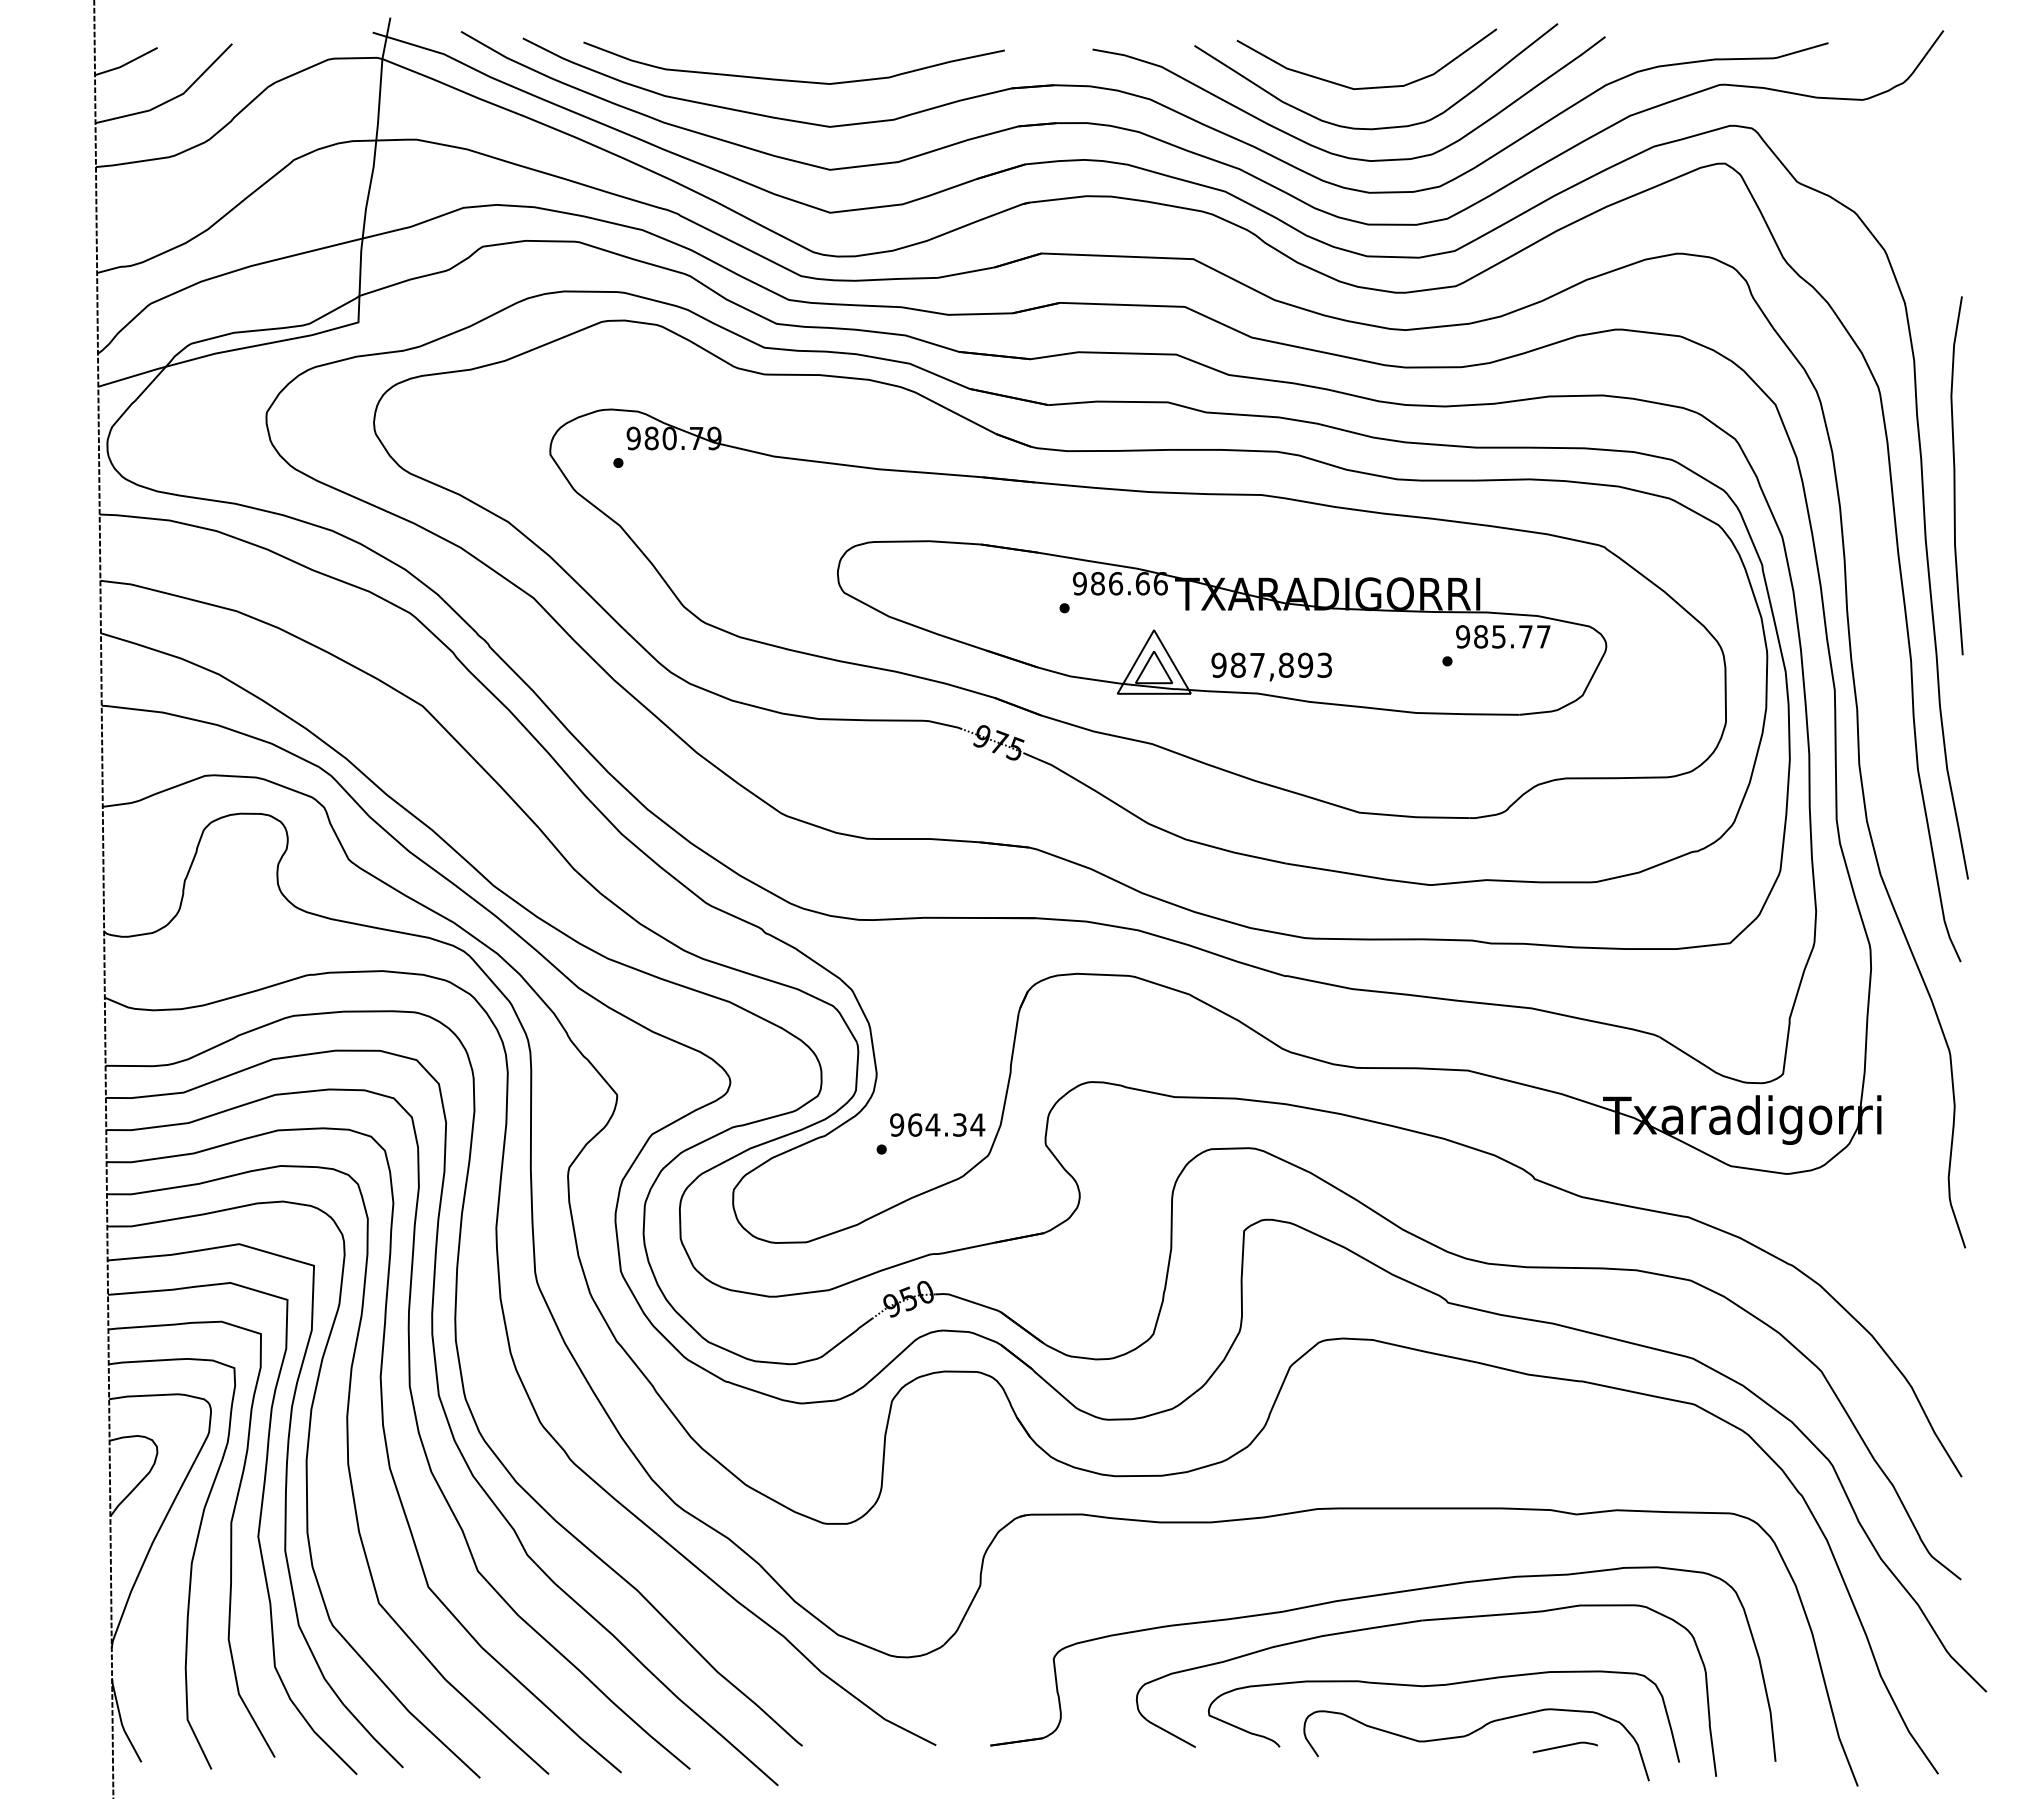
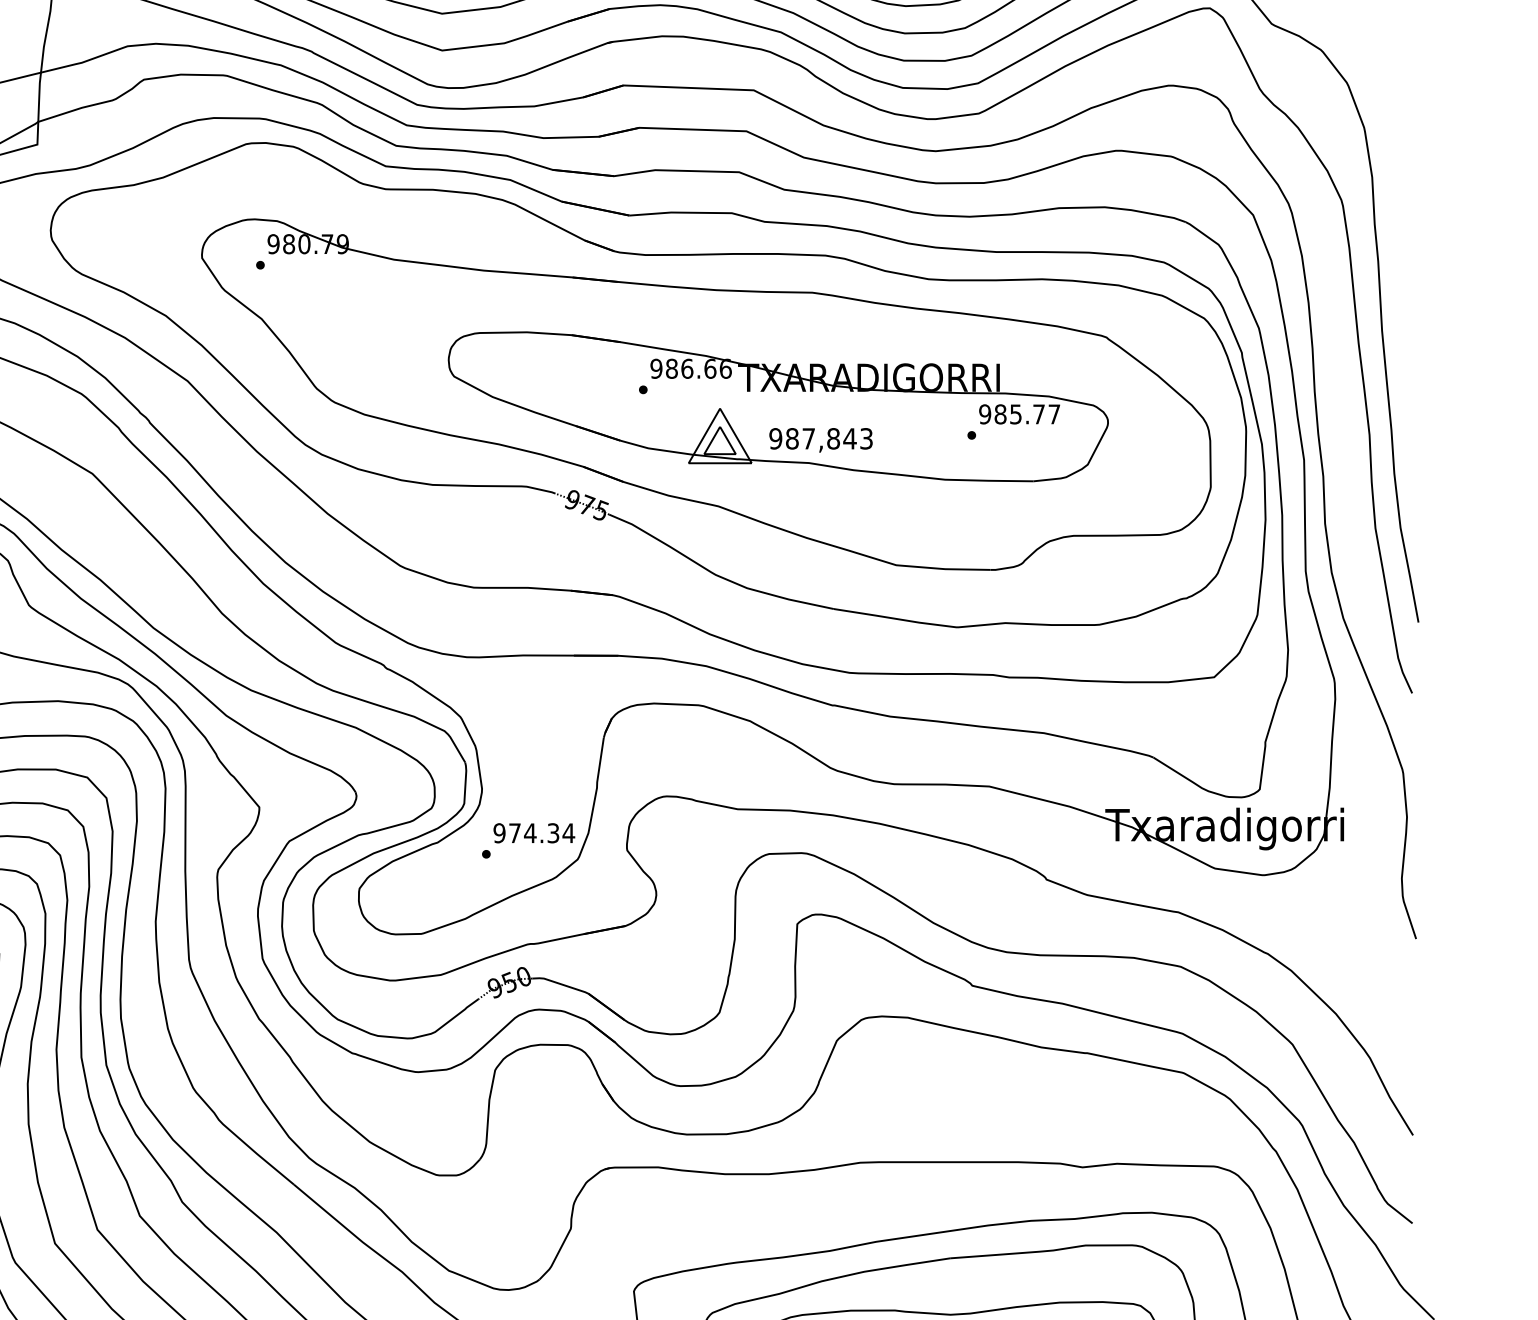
curve: (1955, 475) -> (1407, 275), removed
text: (1305, 664) -> (849, 438), 987,893 -> 987,843
text: (915, 1124) -> (515, 832), 964.34 -> 974.34

